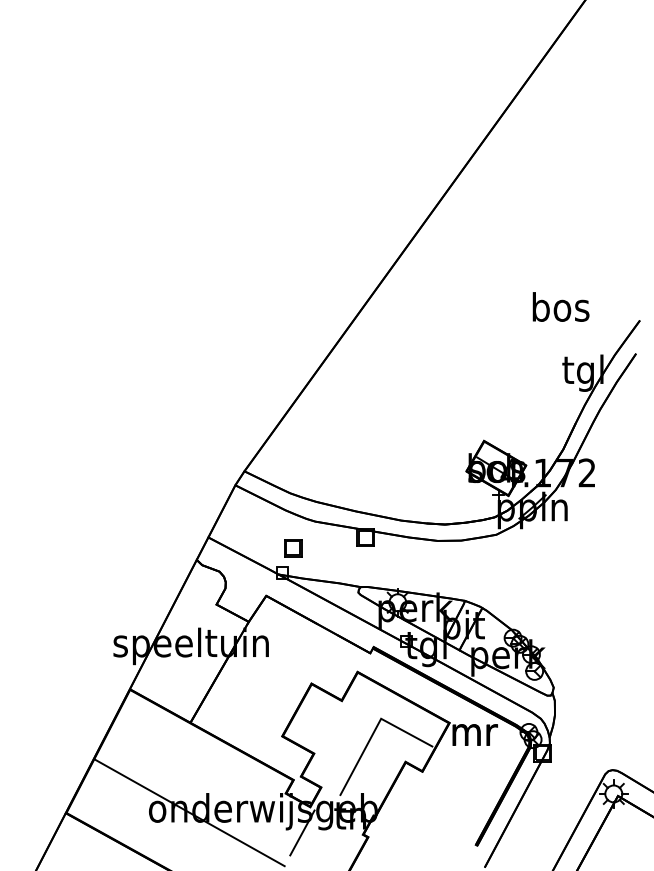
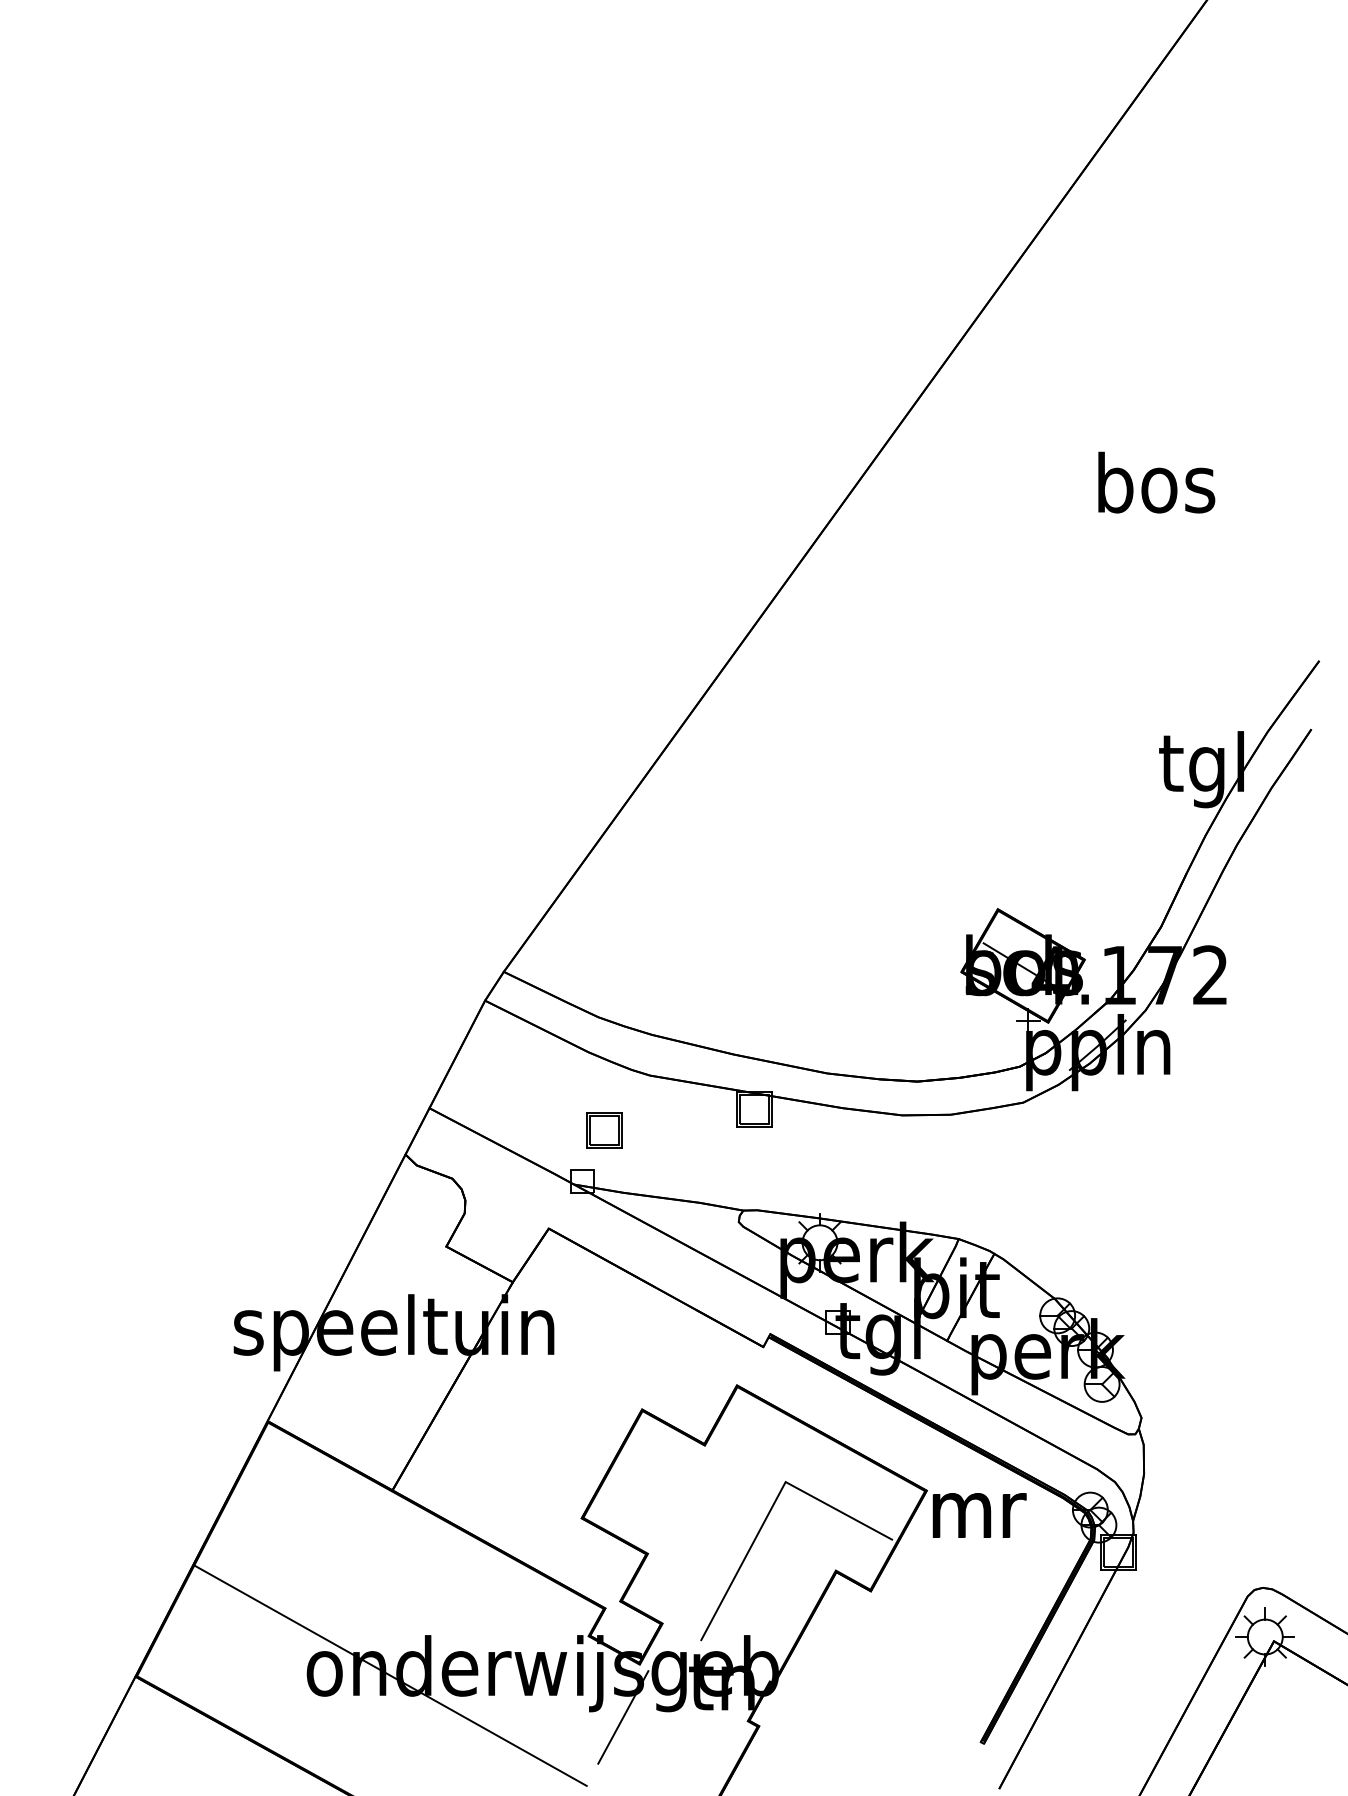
text: (560, 306) -> (1155, 481), moved

